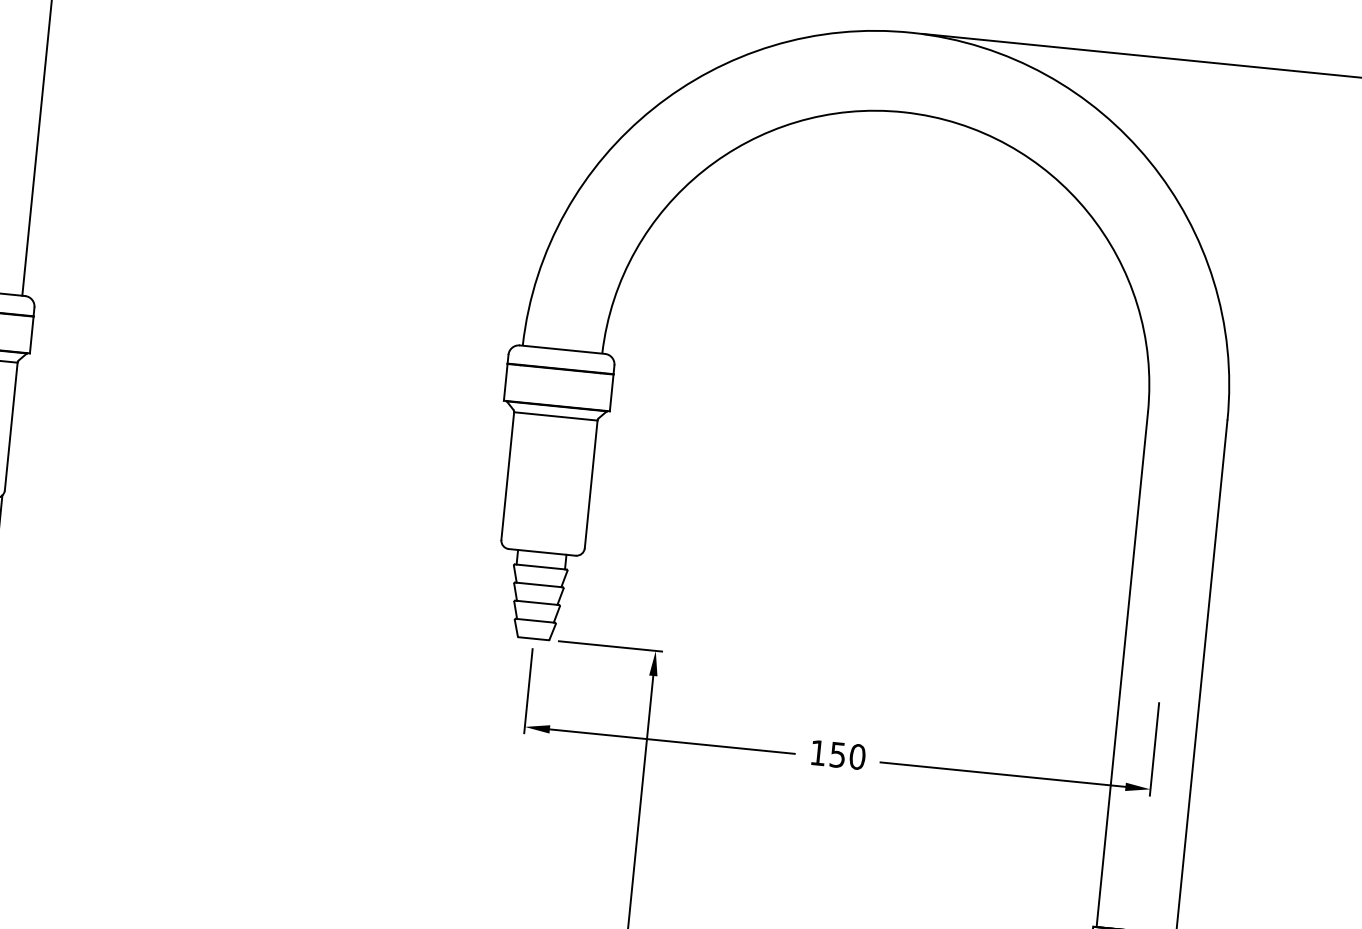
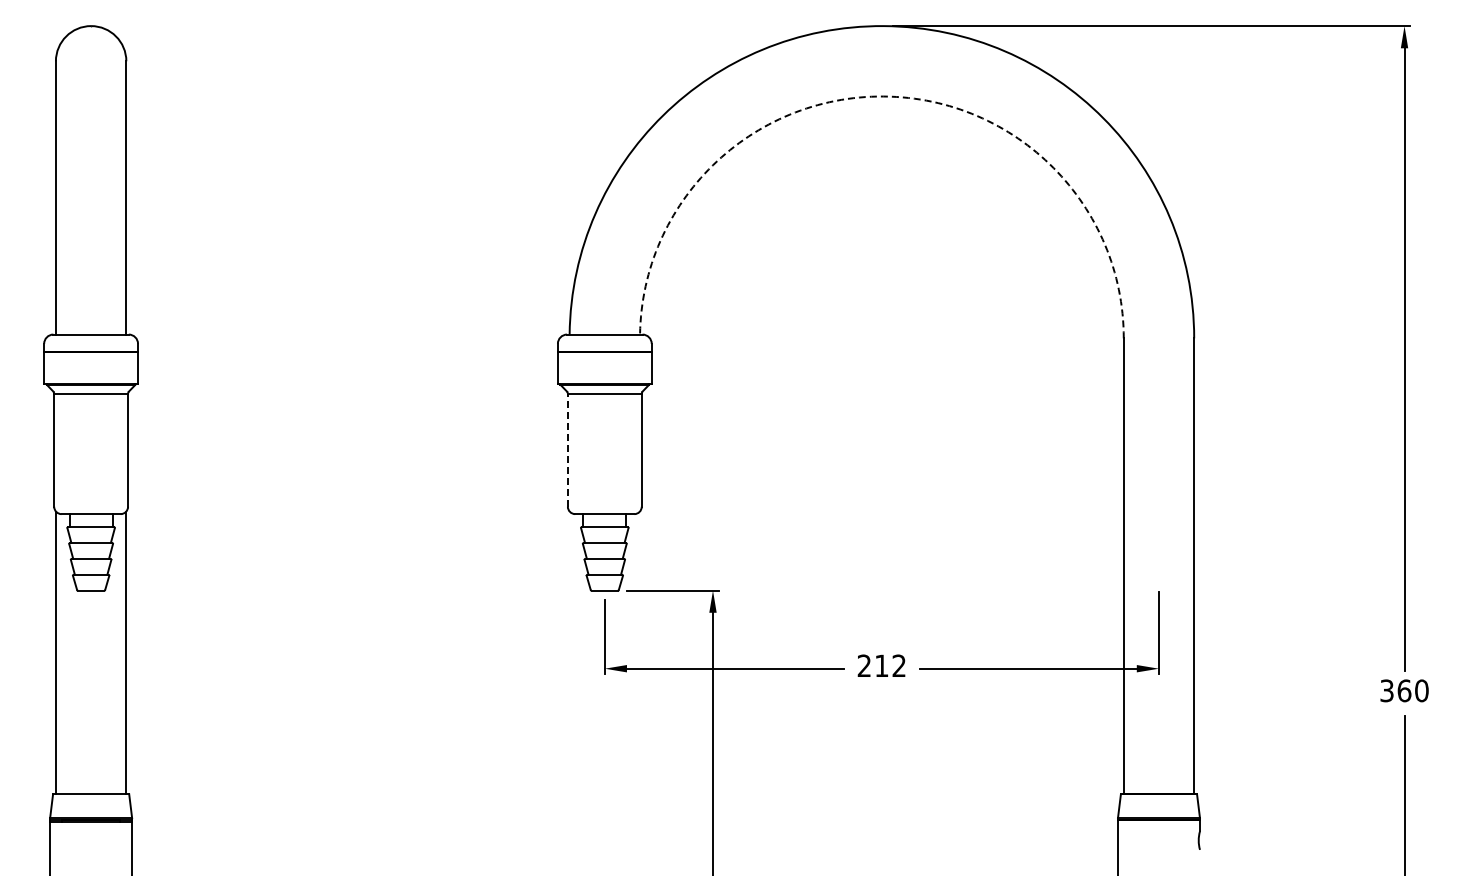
arc: (903, 112) -> (883, 96), solid -> dashed
line: (507, 476) -> (567, 450), solid -> dashed
text: (837, 754) -> (881, 665), 150 -> 212

